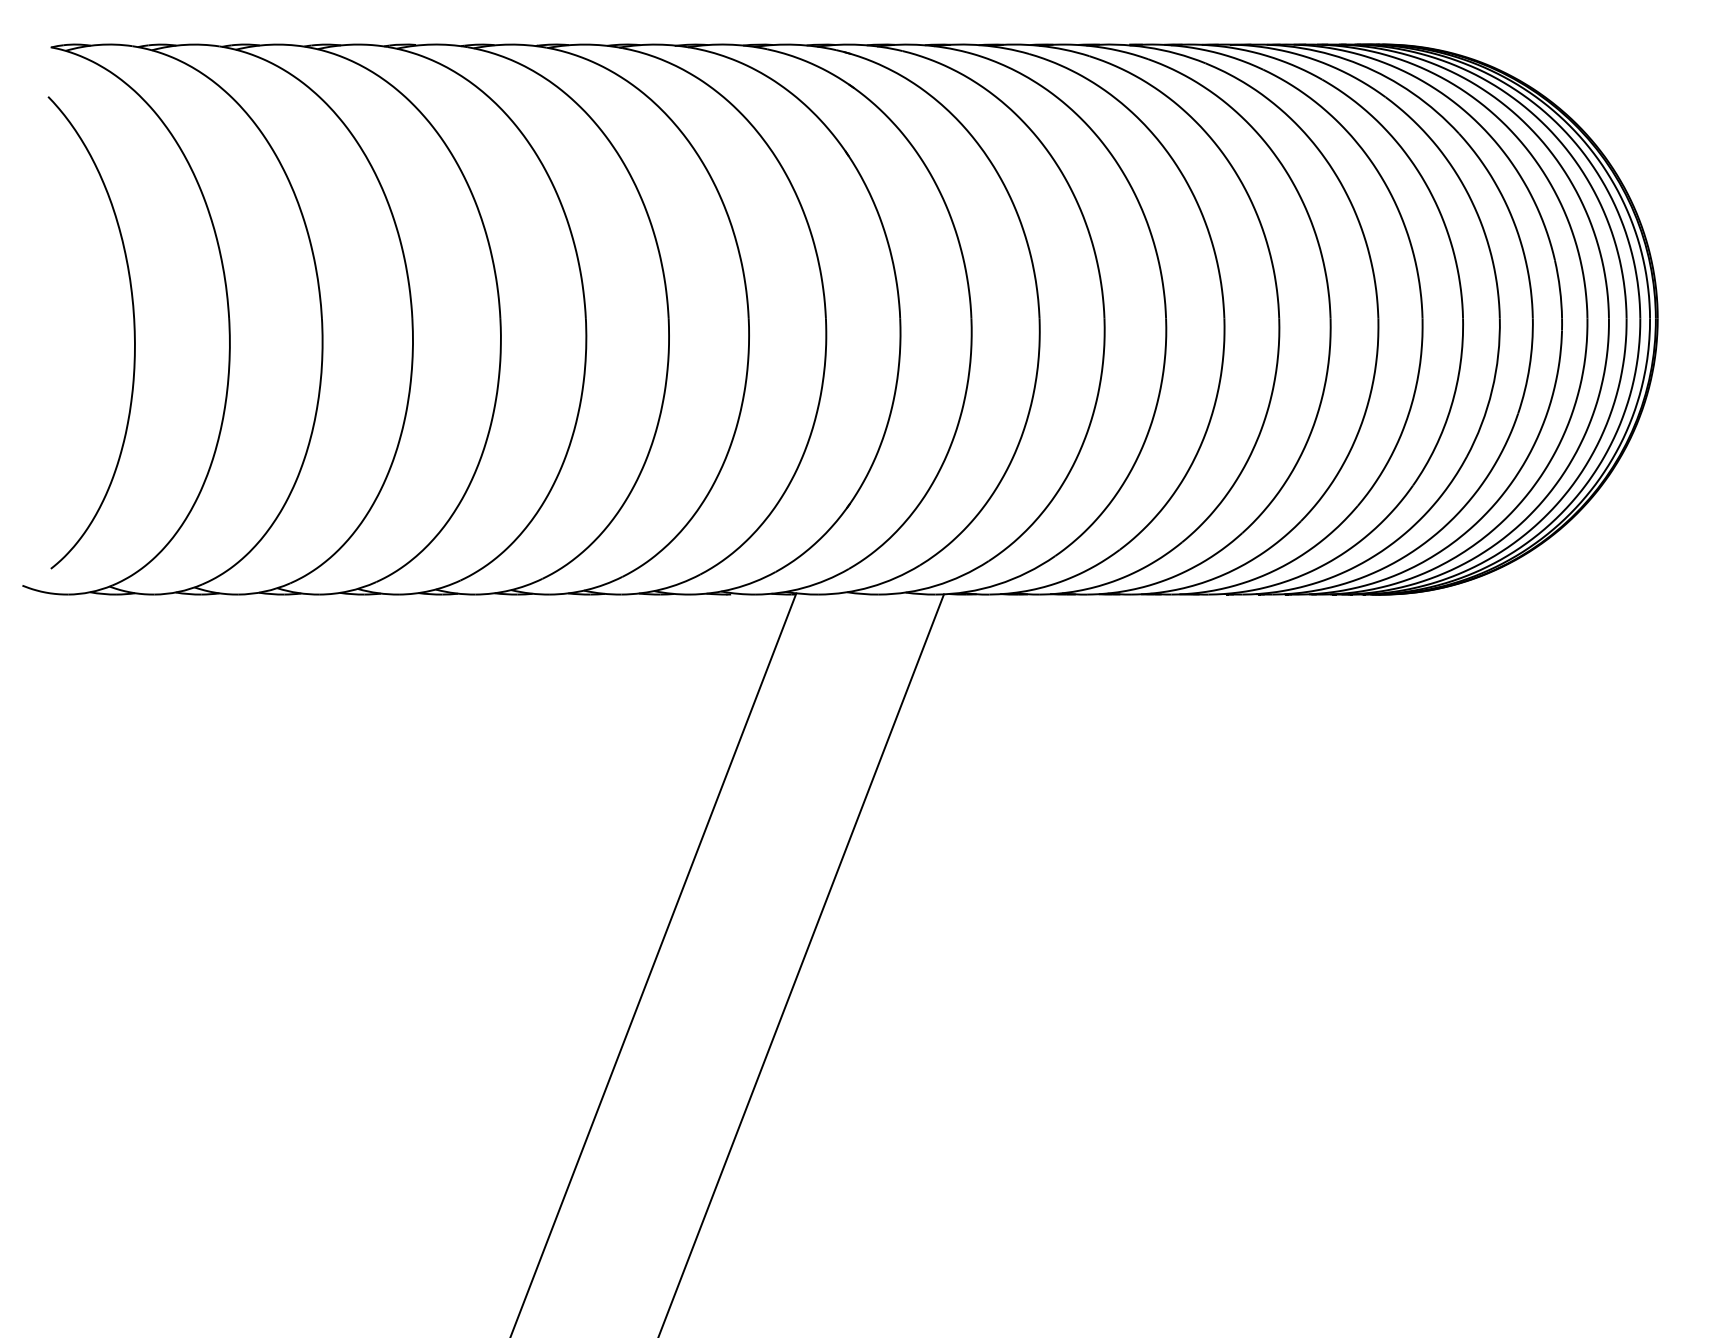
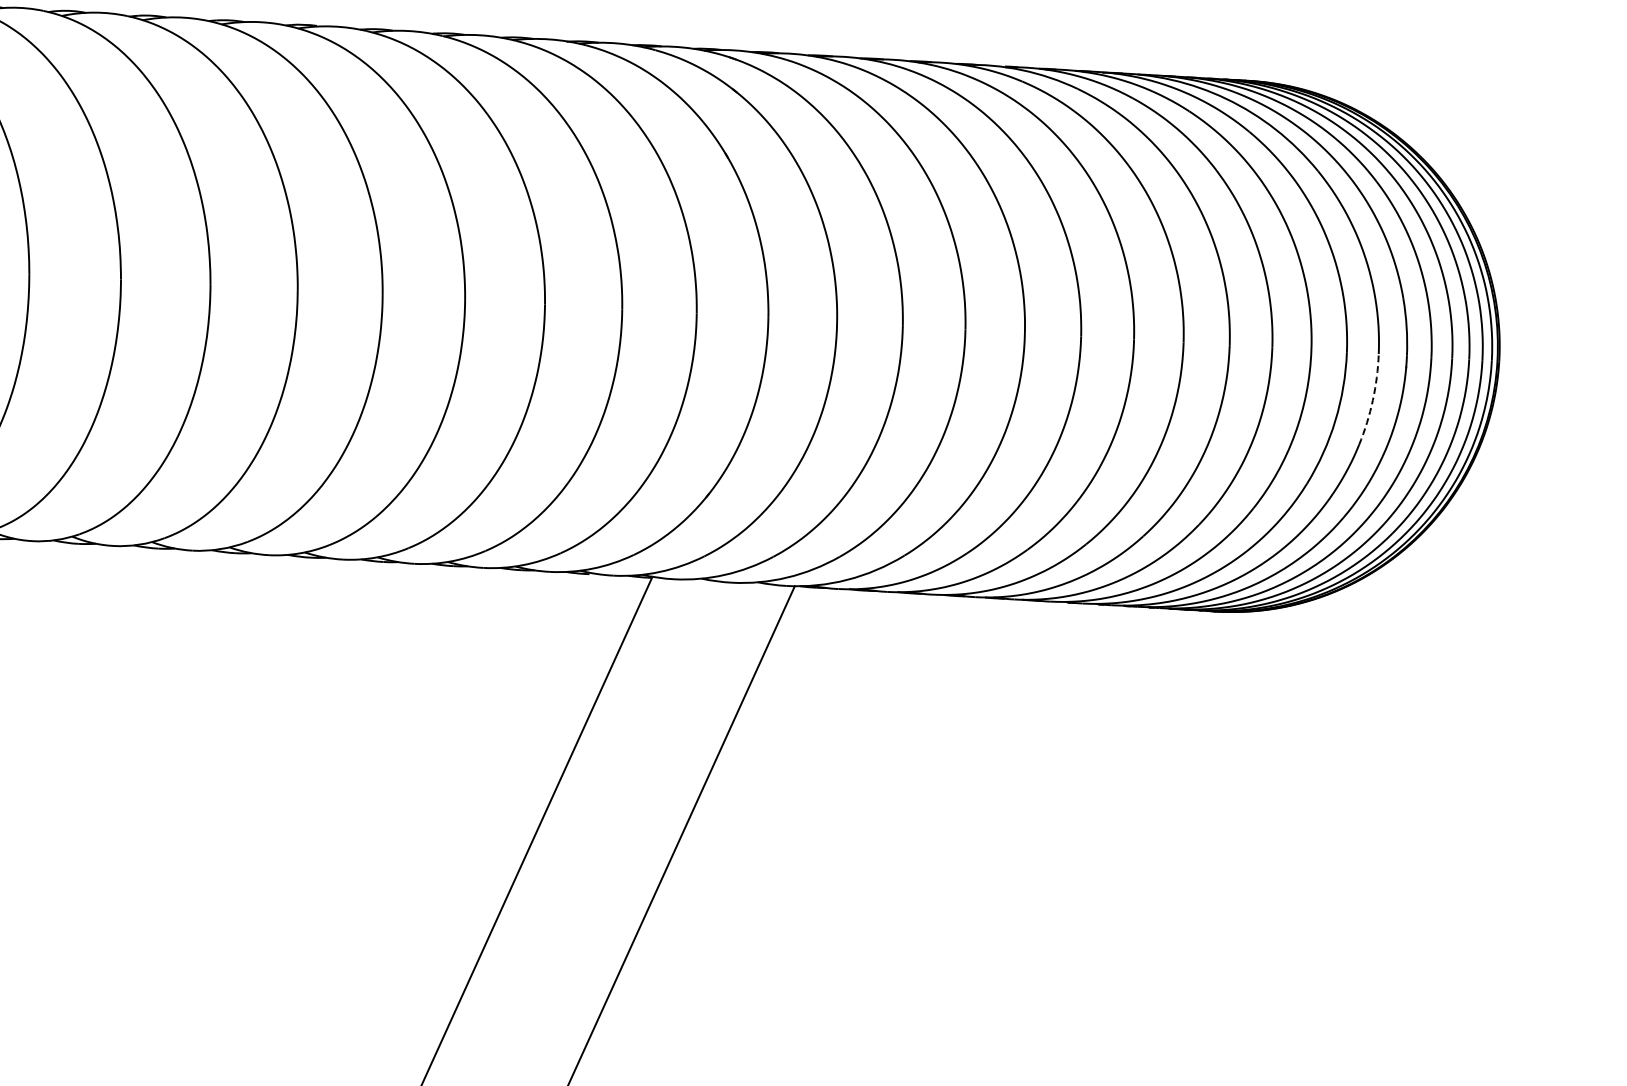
arc: (1529, 366) -> (1372, 399), solid -> dashed

